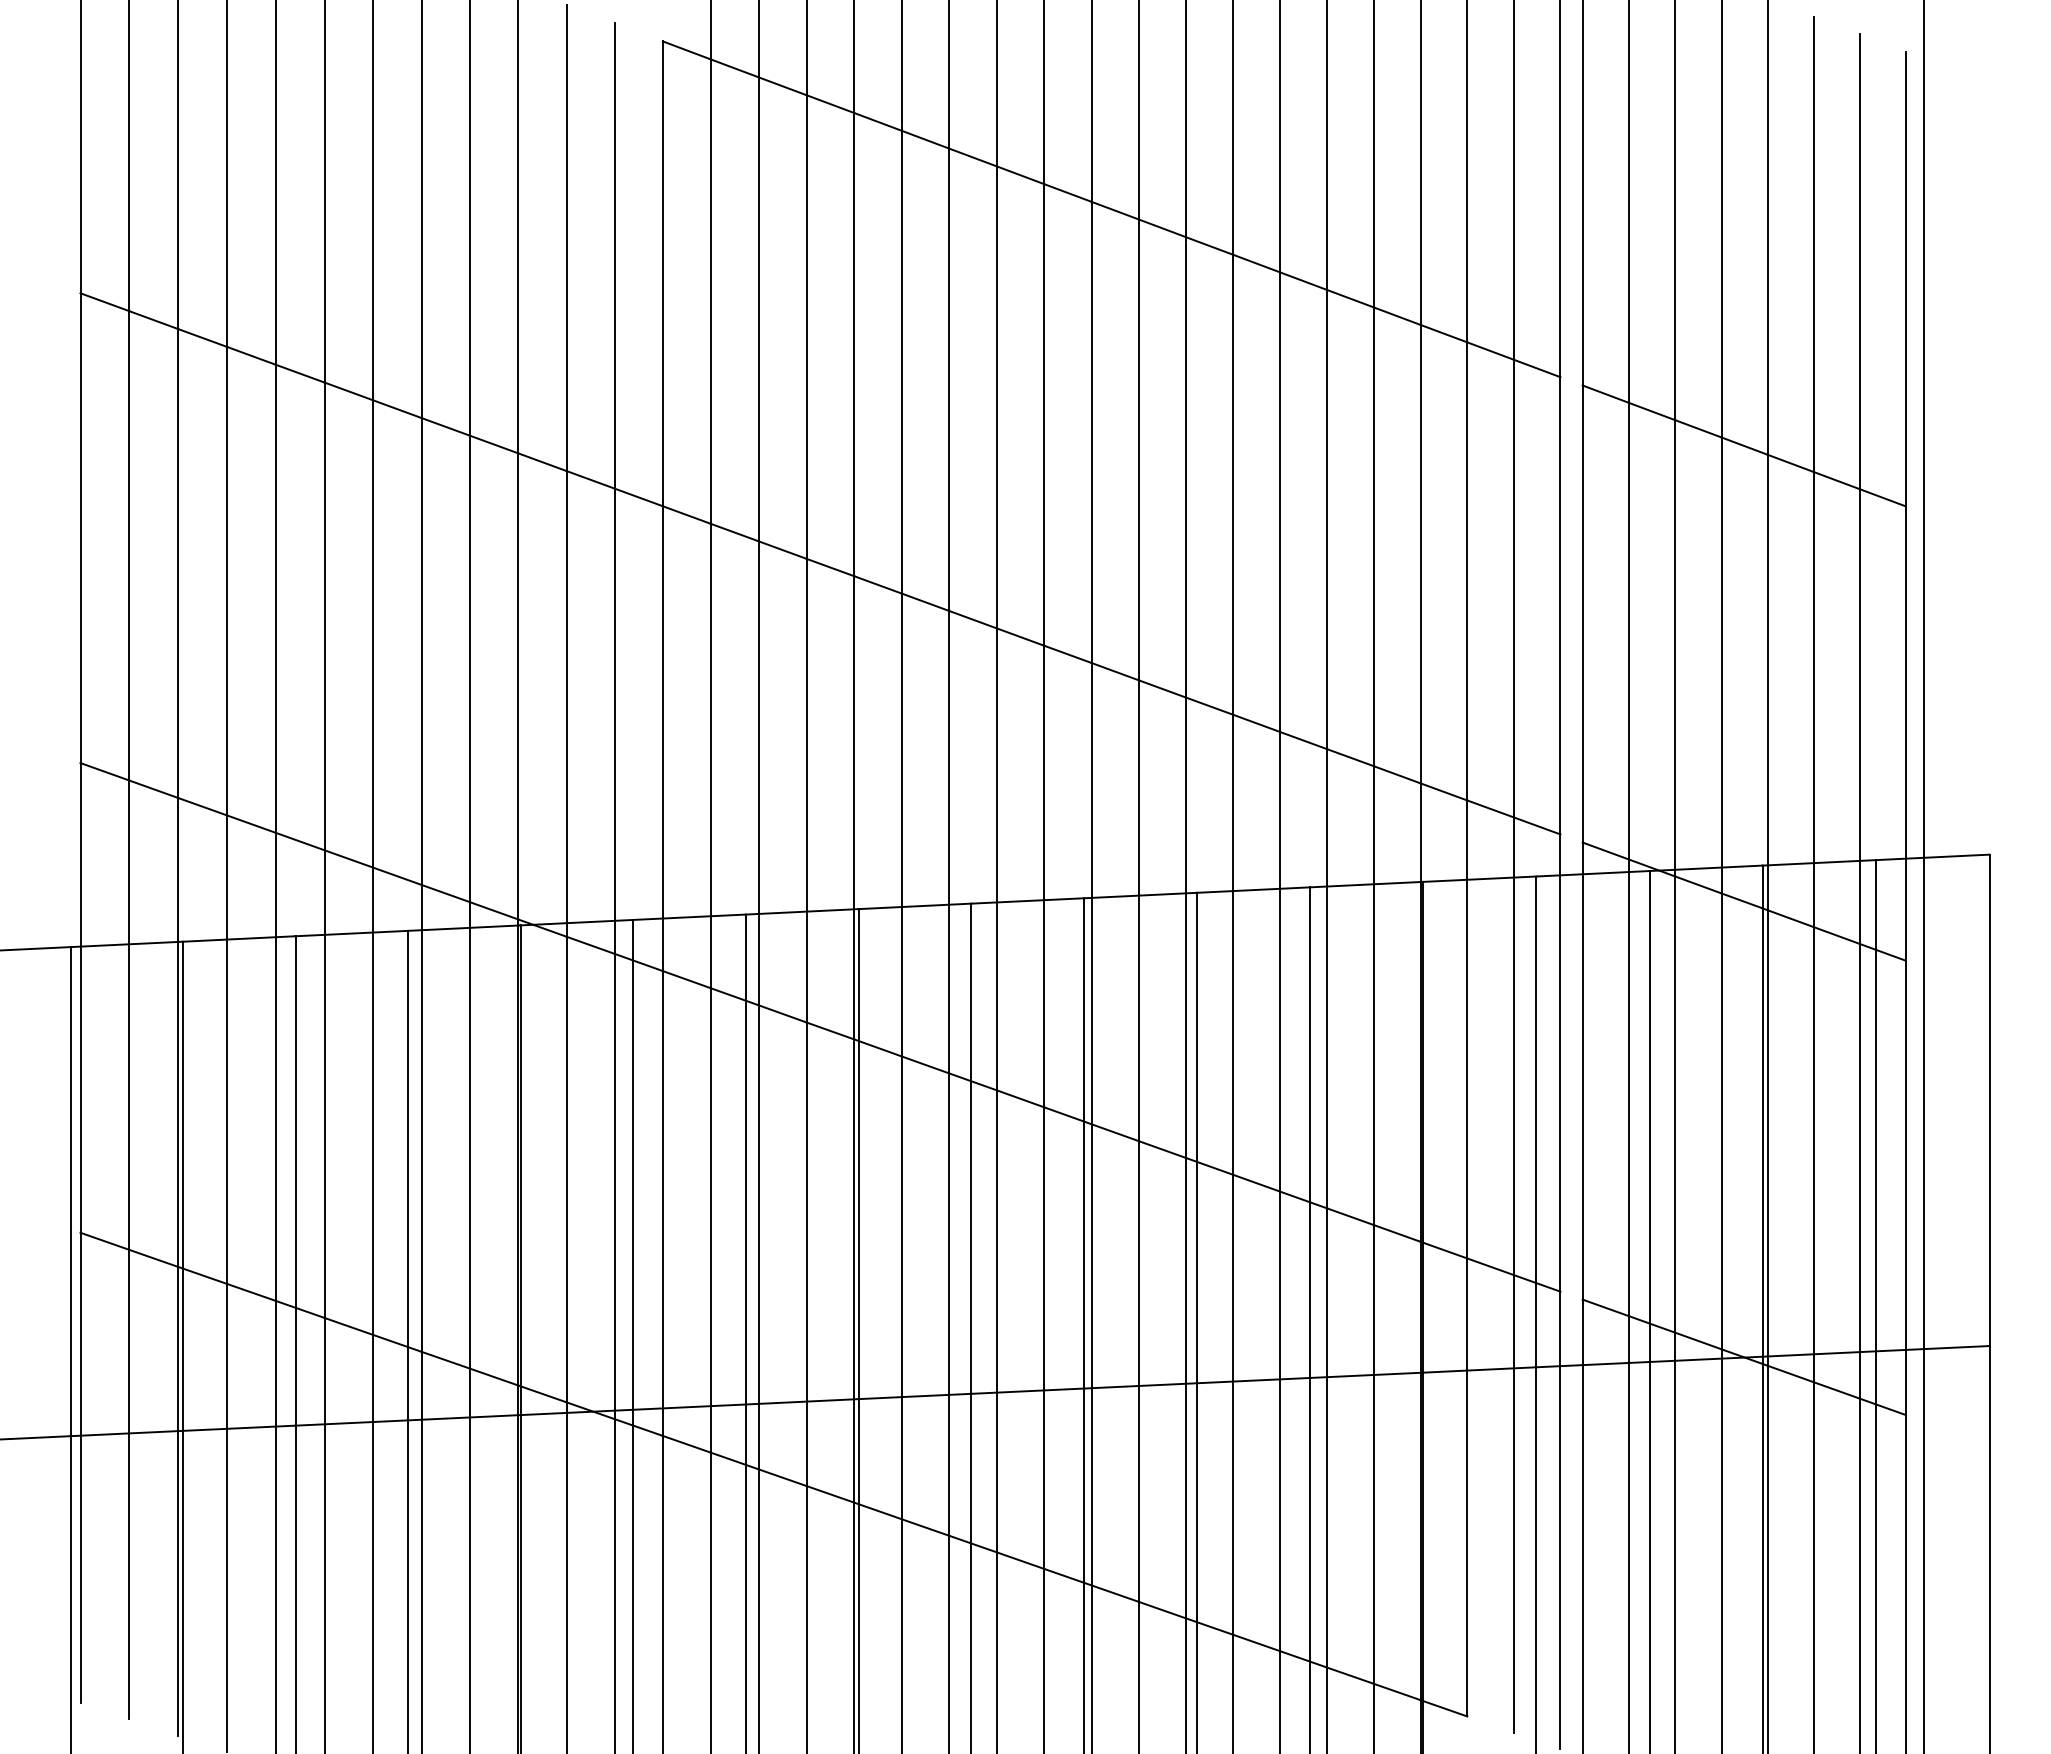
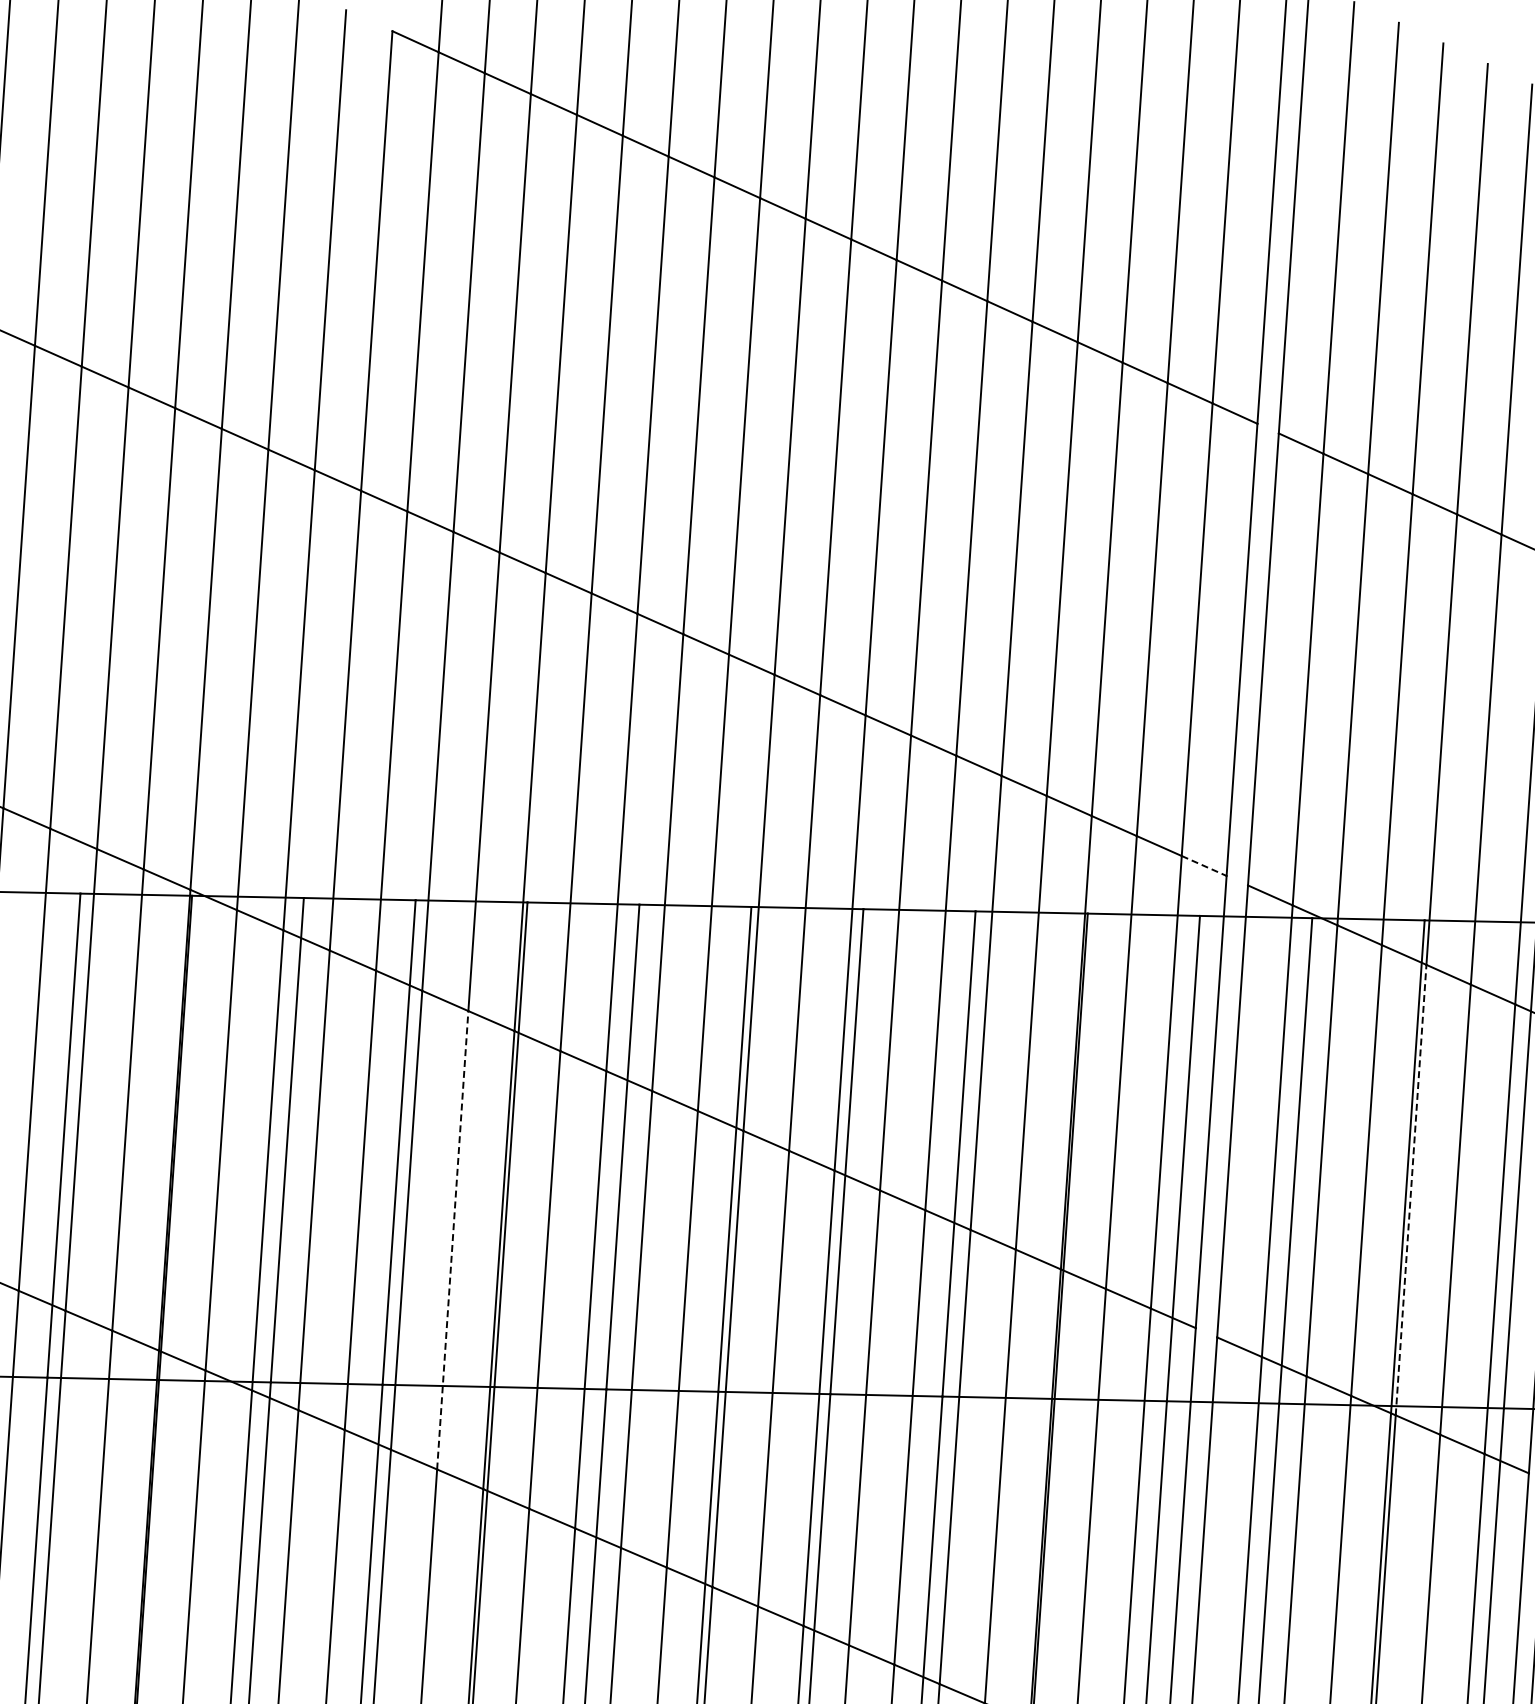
line: (1537, 825) -> (1204, 865), solid -> dashed
line: (1767, 1137) -> (1410, 1189), solid -> dashed
line: (806, 1254) -> (452, 1240), solid -> dashed

